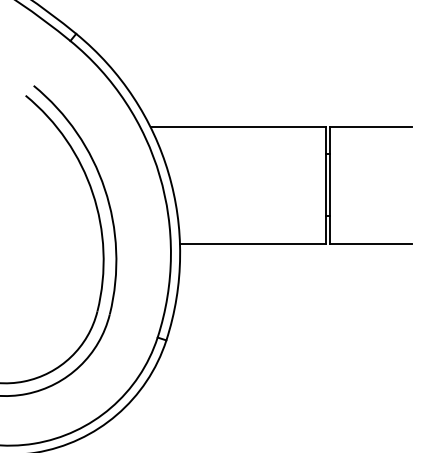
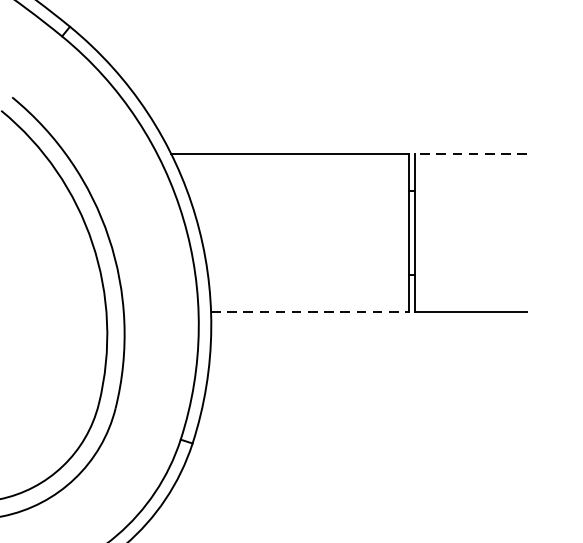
line: (370, 127) -> (470, 154), solid -> dashed
line: (252, 243) -> (309, 311), solid -> dashed

